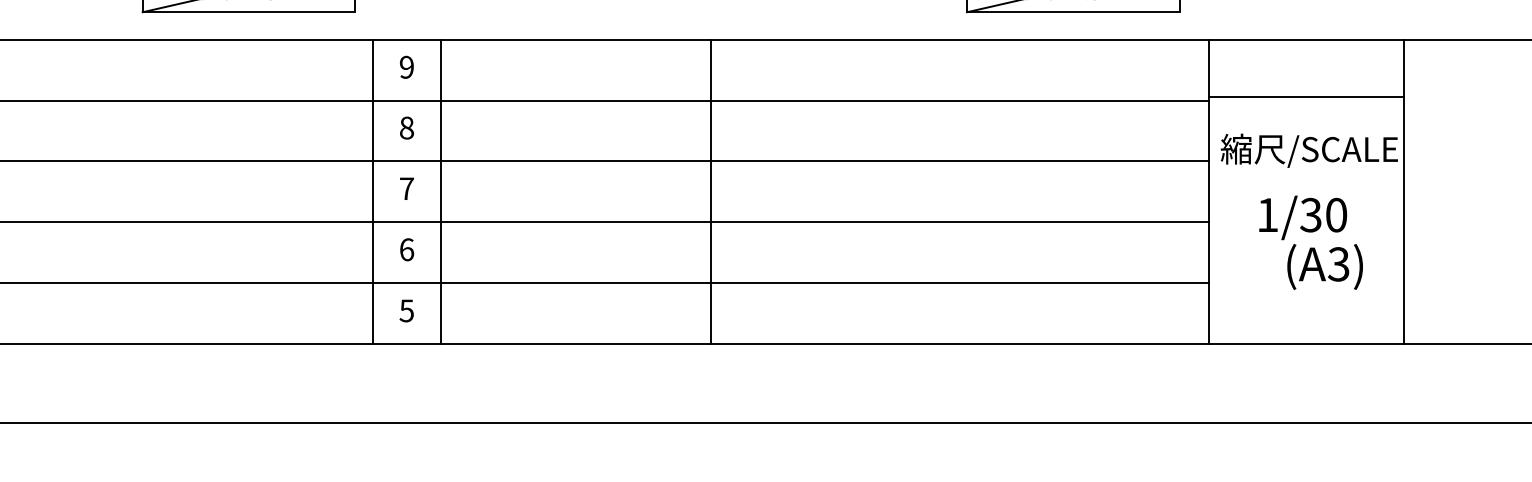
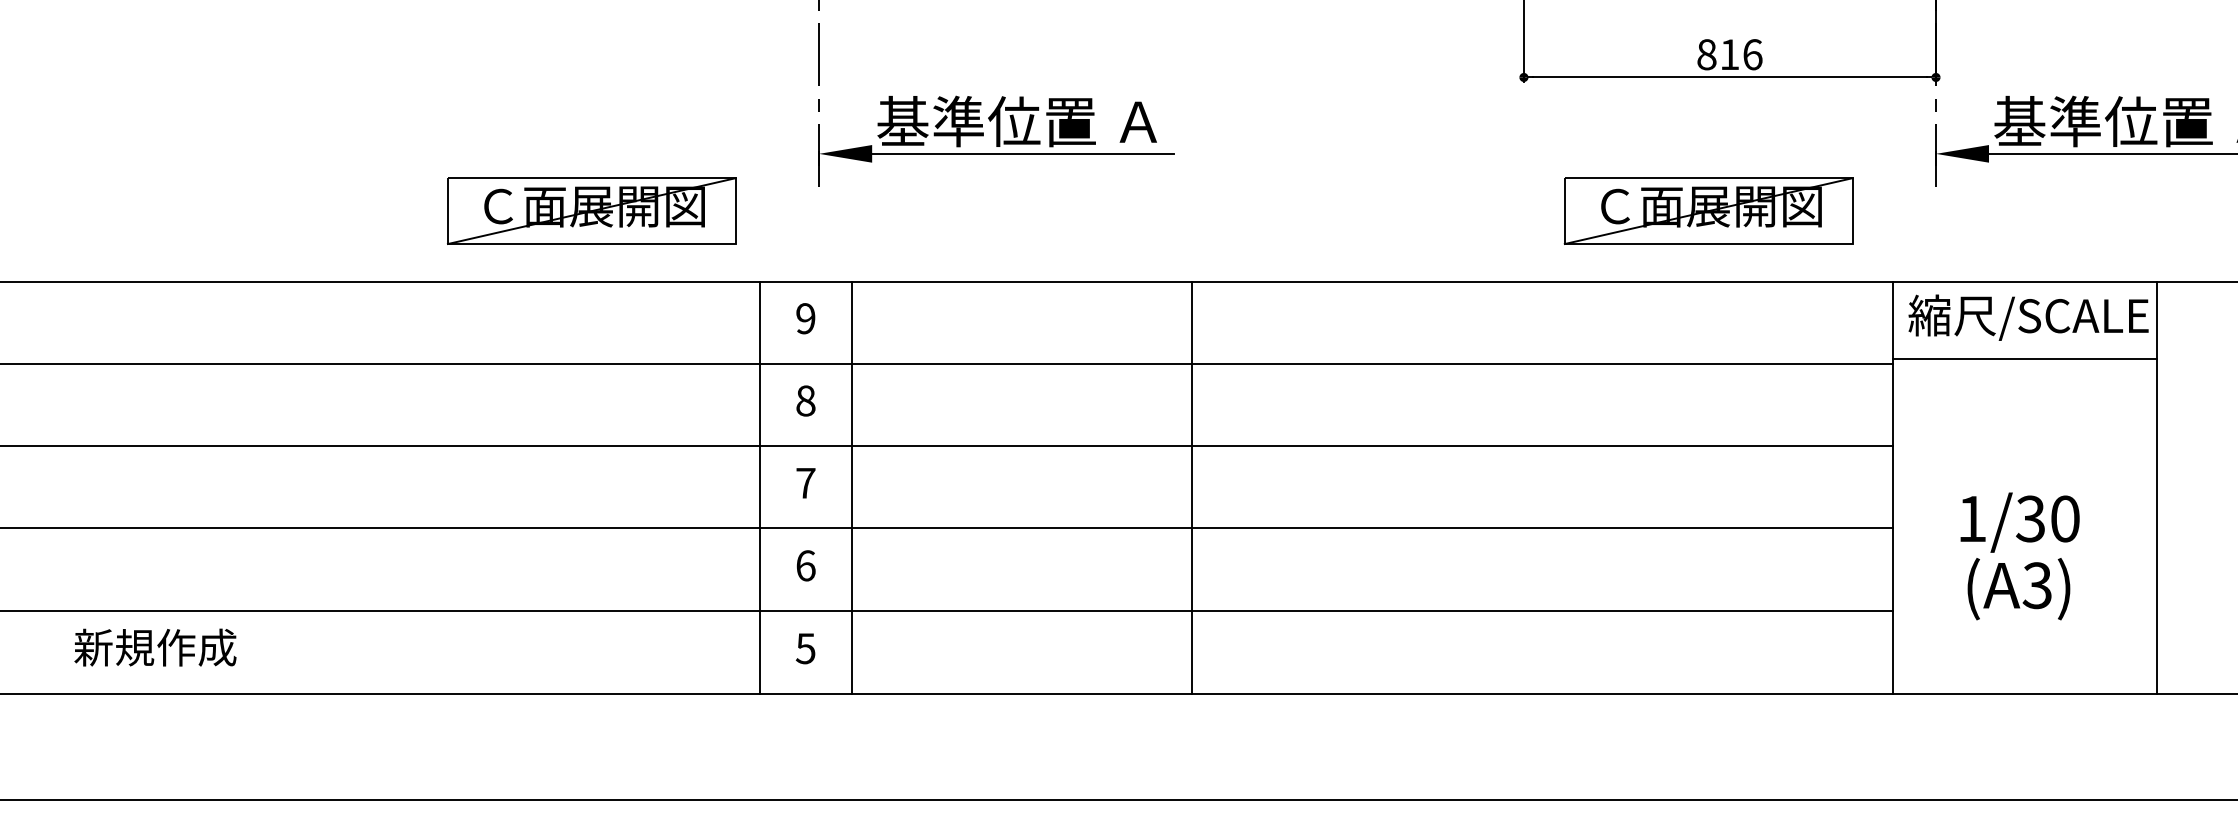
text: (1309, 150) -> (2028, 317), moved
line: (711, 191) -> (1192, 487), moved
text: (1324, 267) -> (2018, 589), moved

